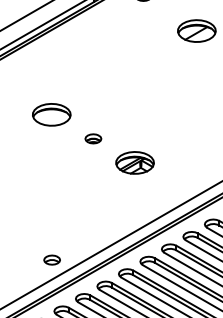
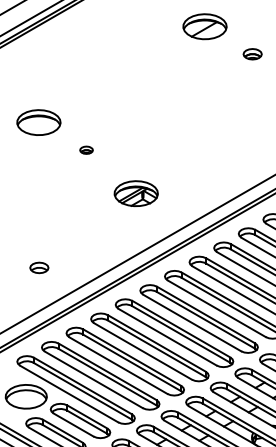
part: (93, 139) -> (86, 150), size x0.7
part: (134, 162) -> (135, 193), moved
part: (52, 259) -> (39, 267), moved

